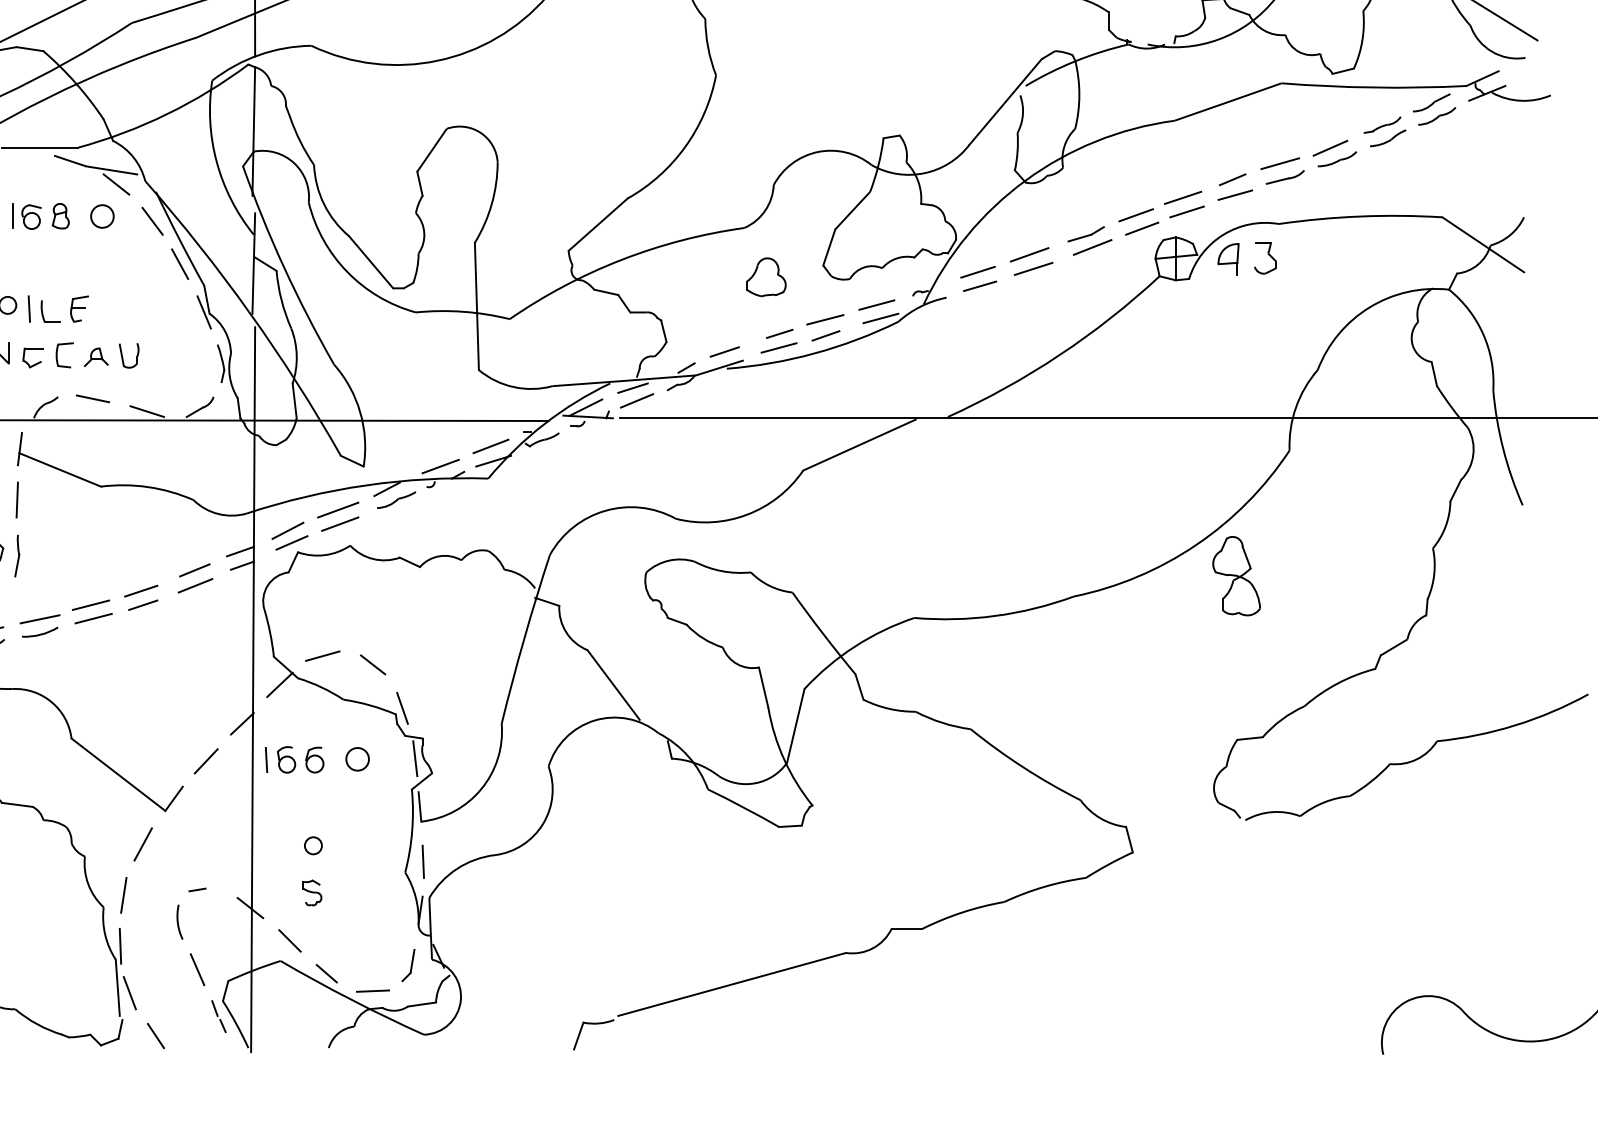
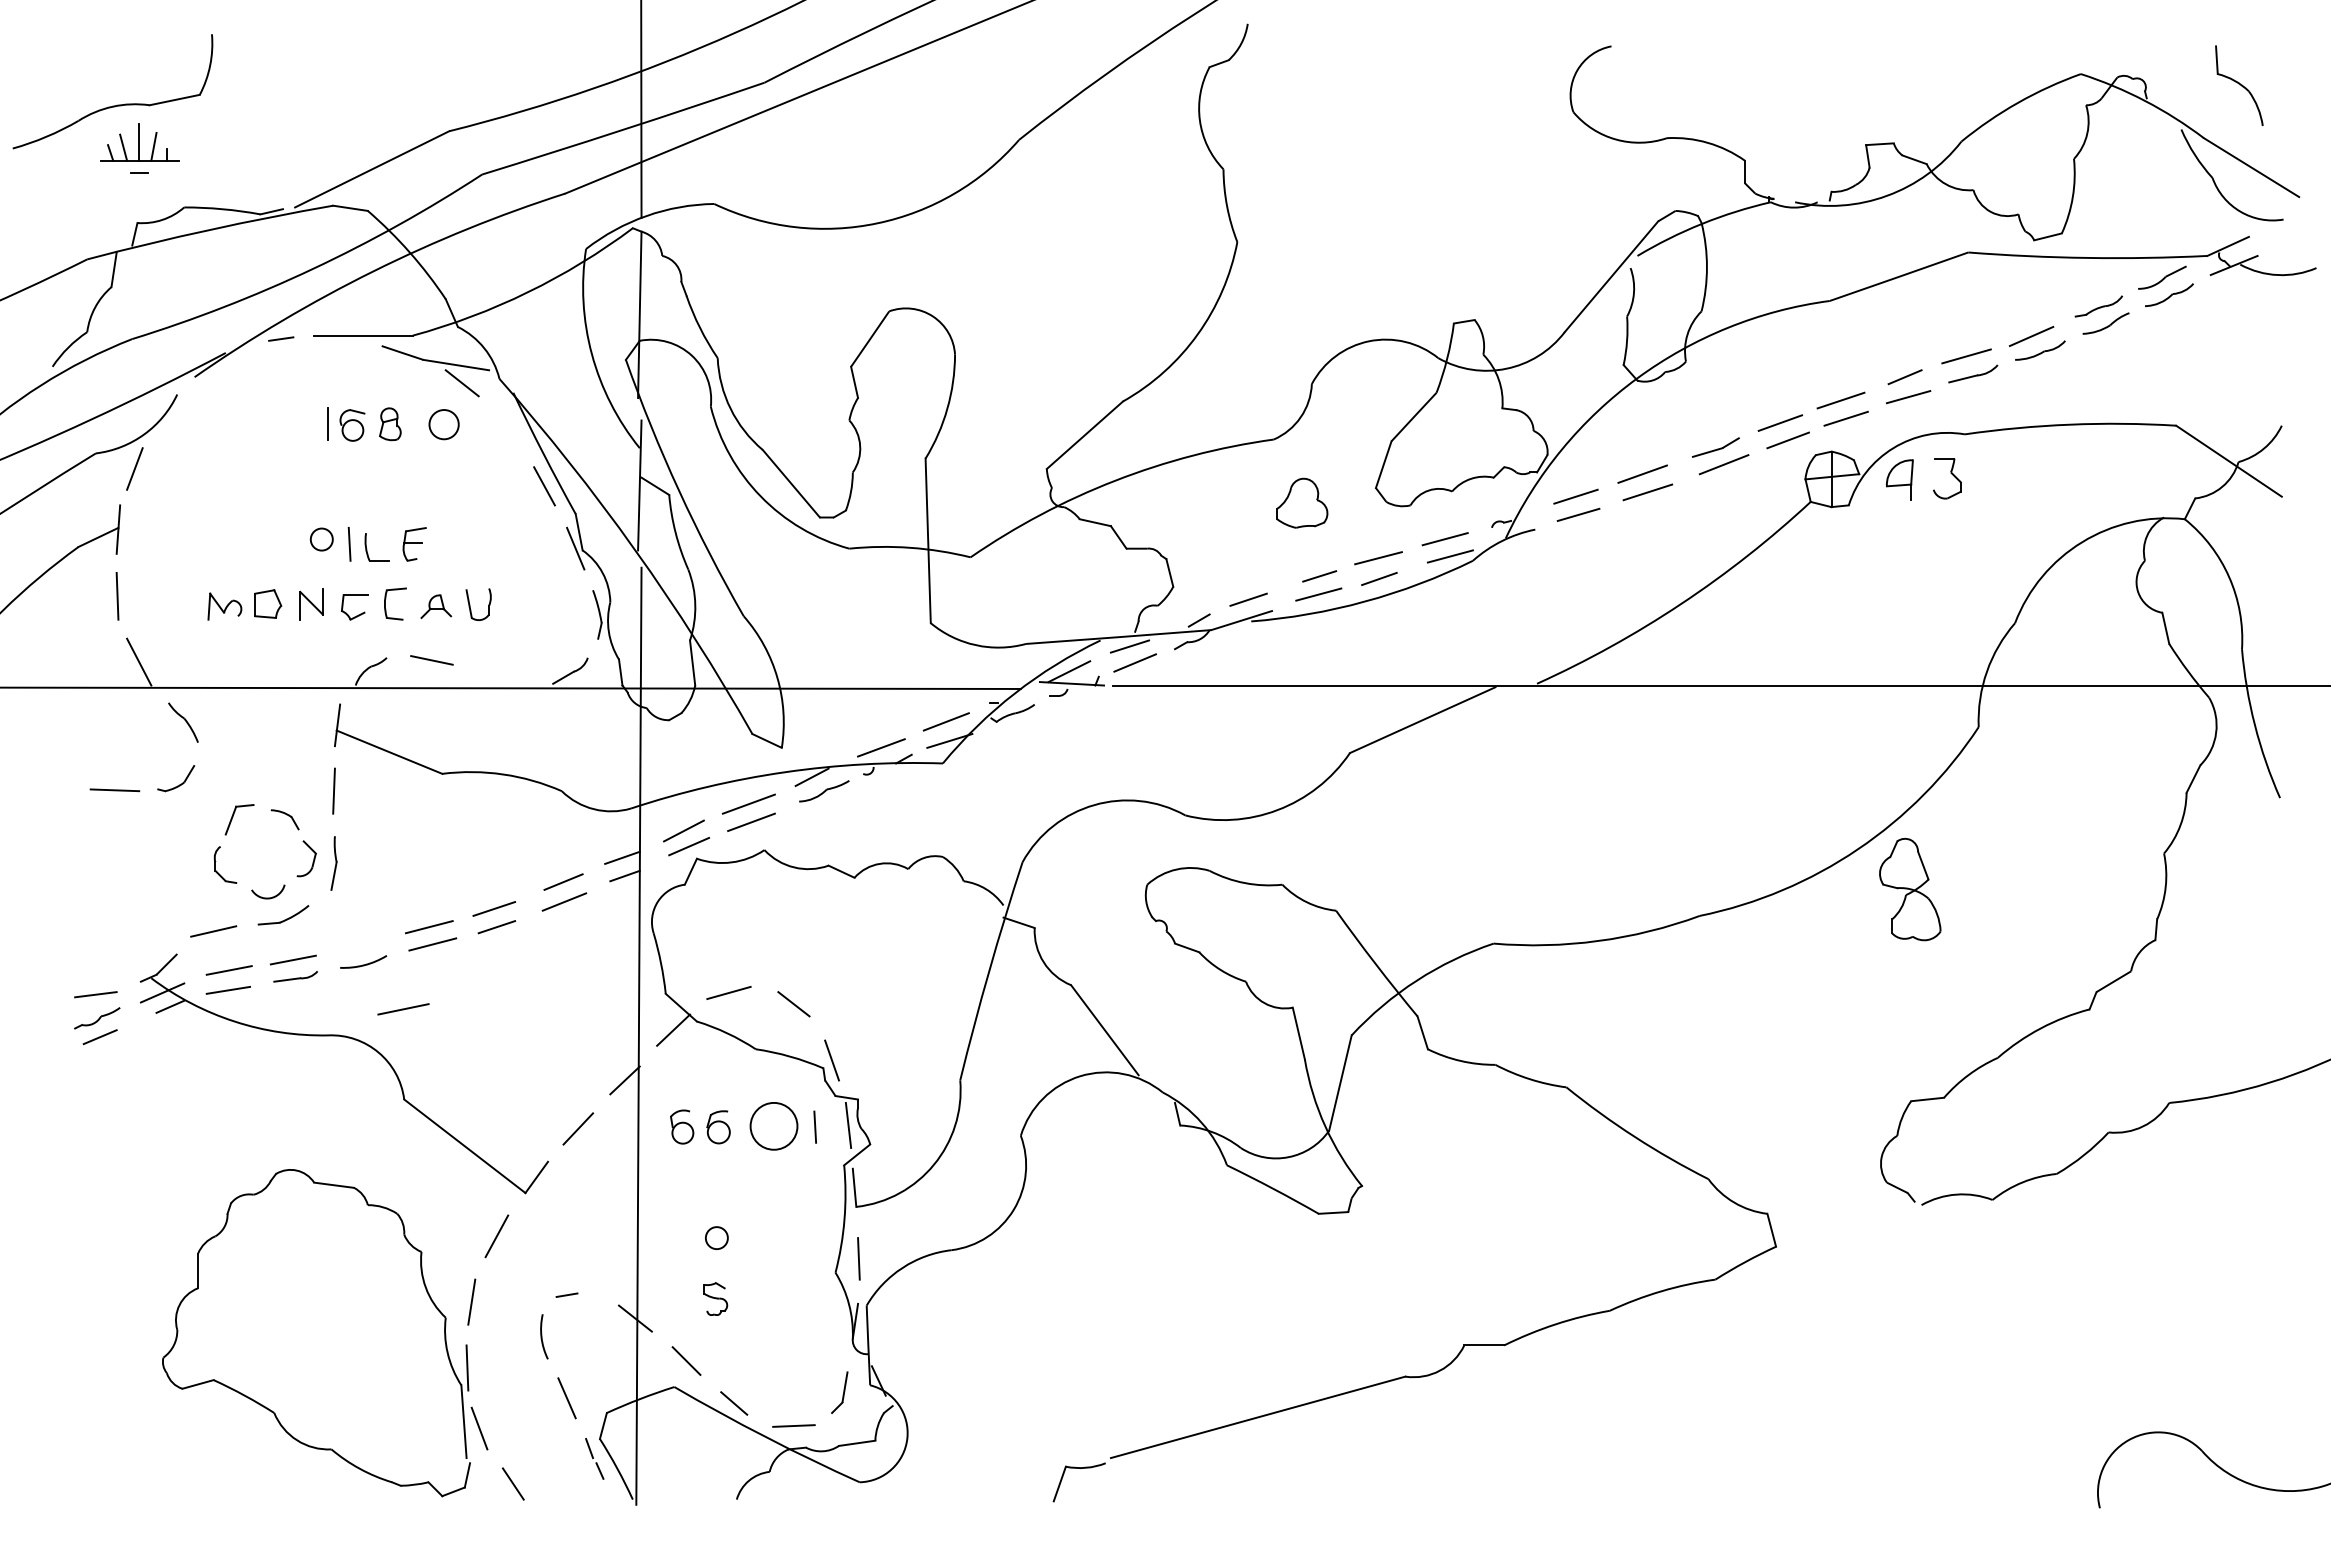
line: (153, 221) -> (509, 430), removed
line: (146, 411) -> (501, 676), removed
line: (40, 619) -> (403, 1009), moved
circle: (357, 758) -> (773, 1125), size x1.6
line: (265, 759) -> (814, 1126), moved

